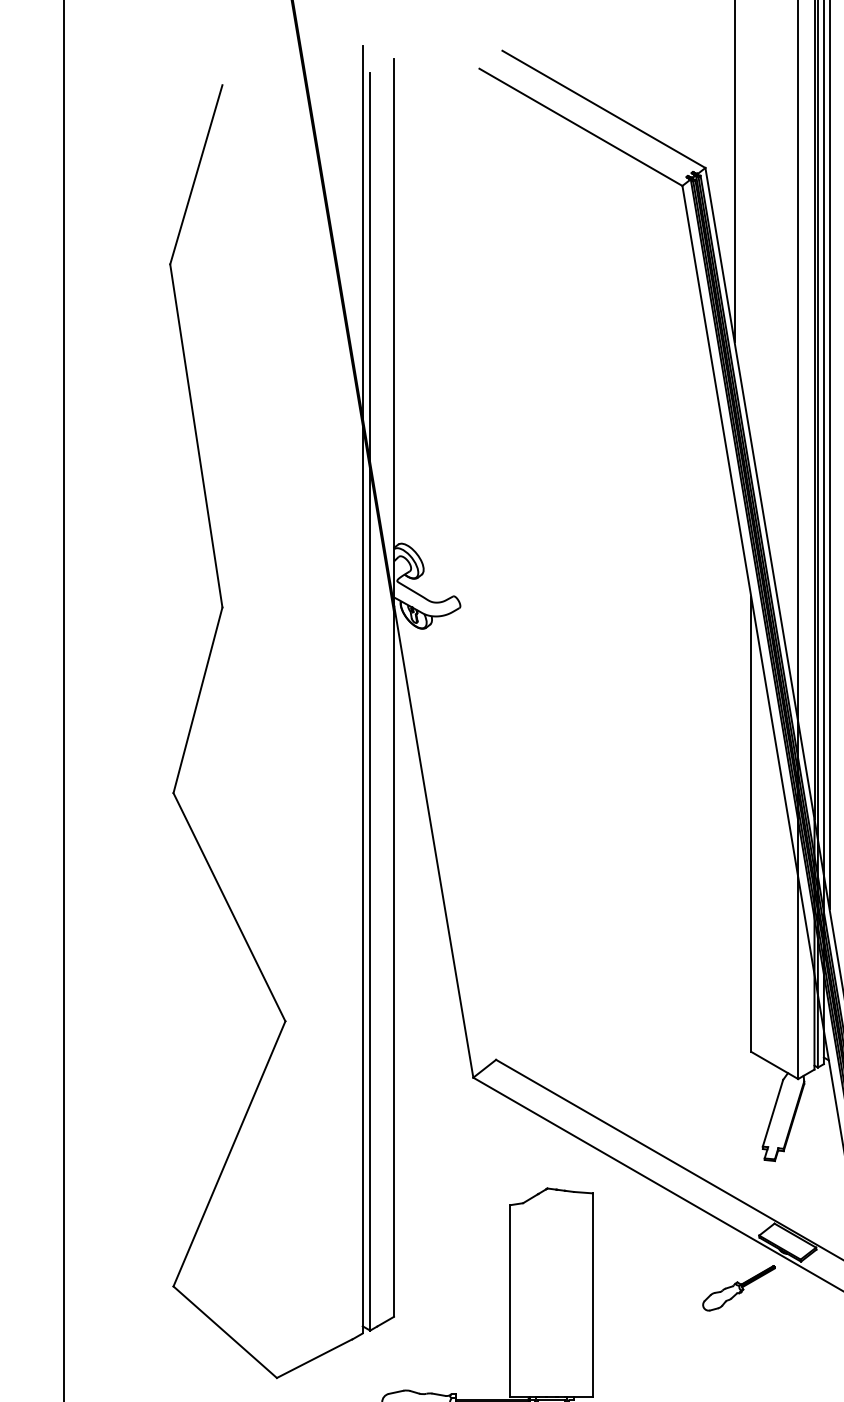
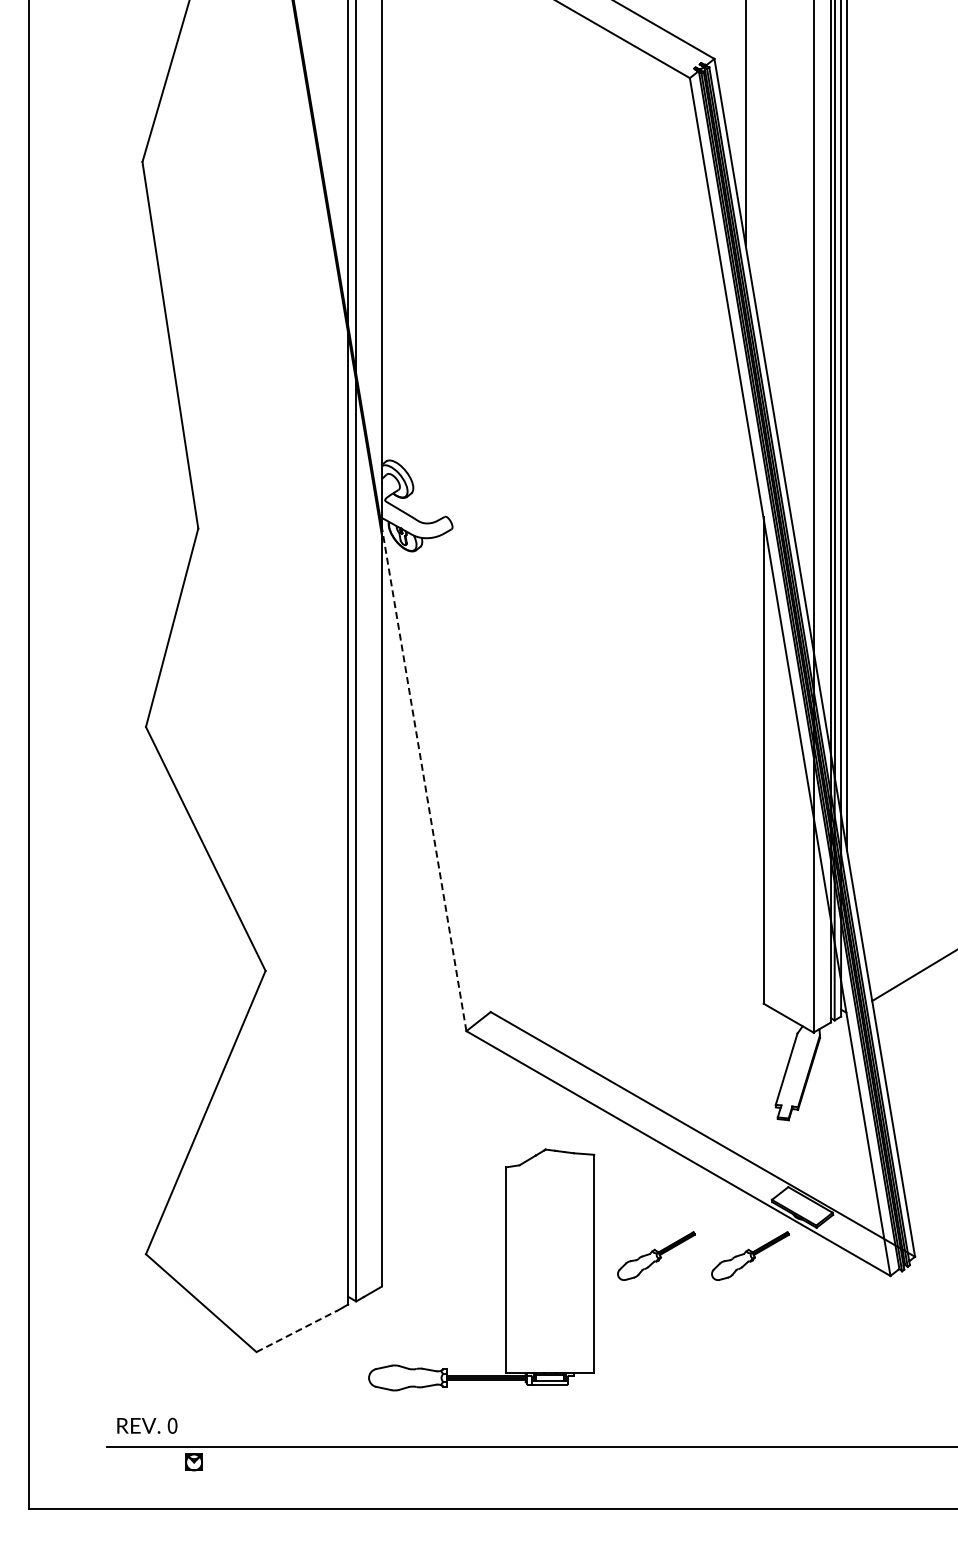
line: (434, 841) -> (424, 778), solid -> dashed
part: (651, 1287) -> (656, 1255), added
line: (315, 1358) -> (297, 1331), solid -> dashed

